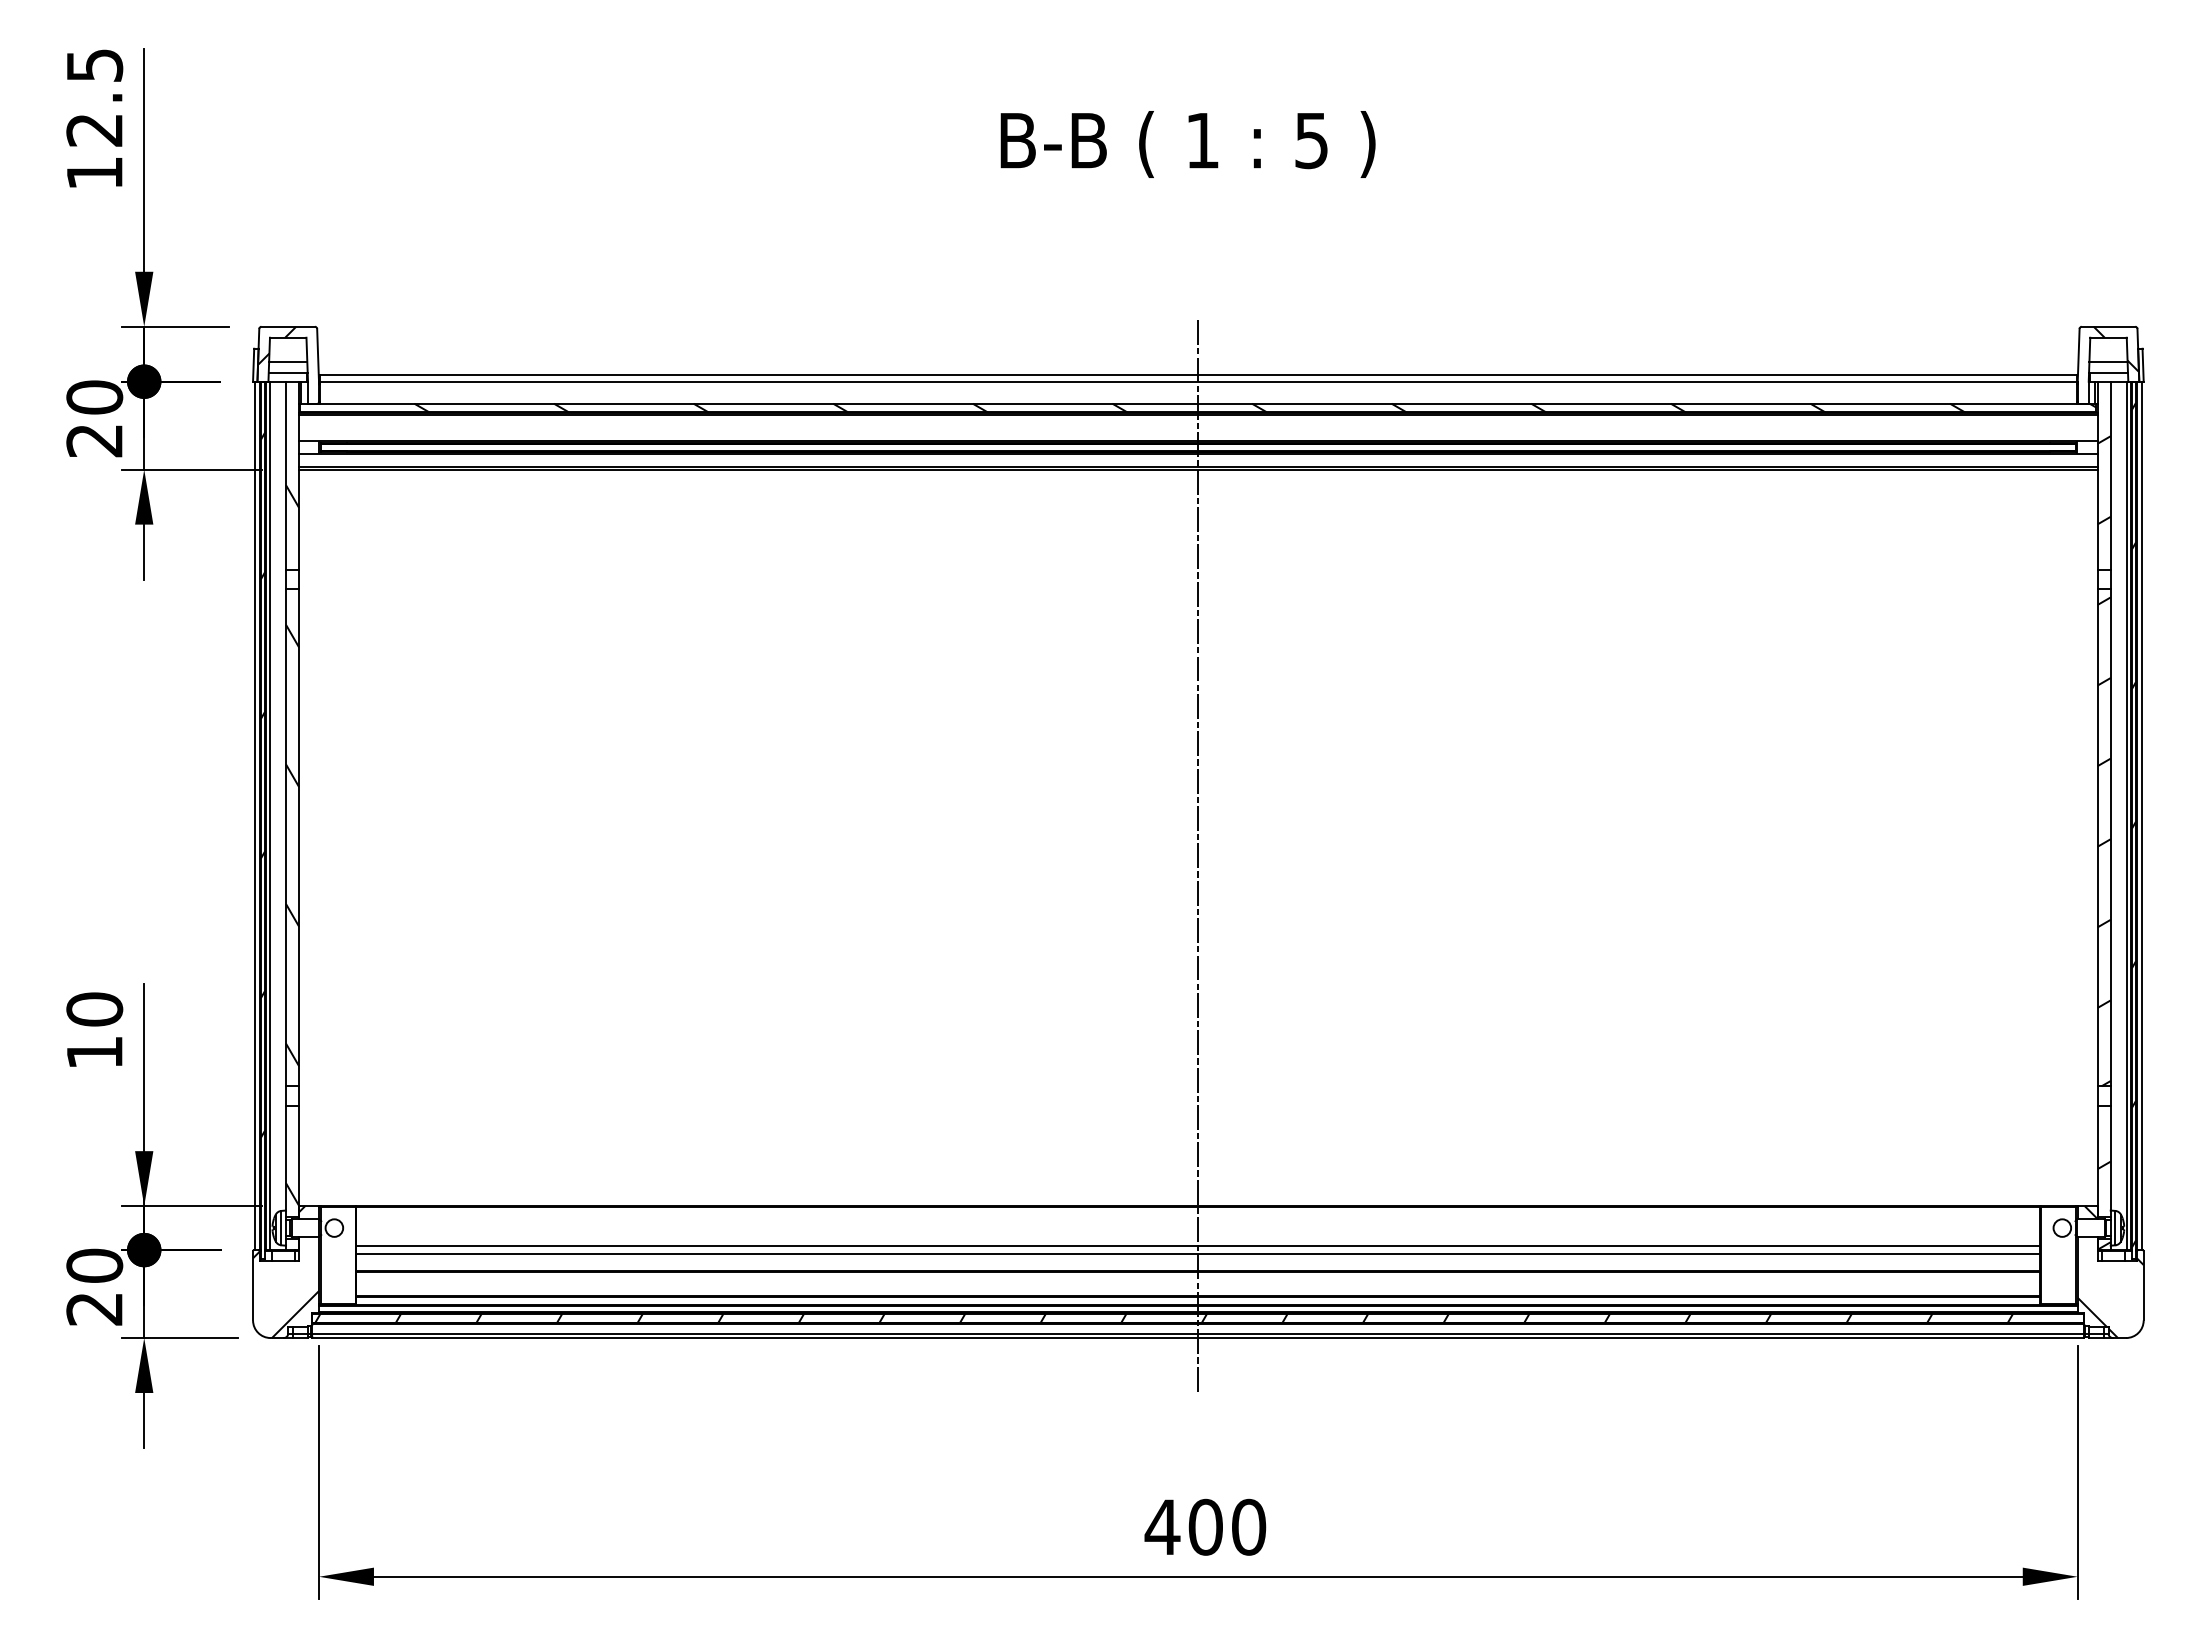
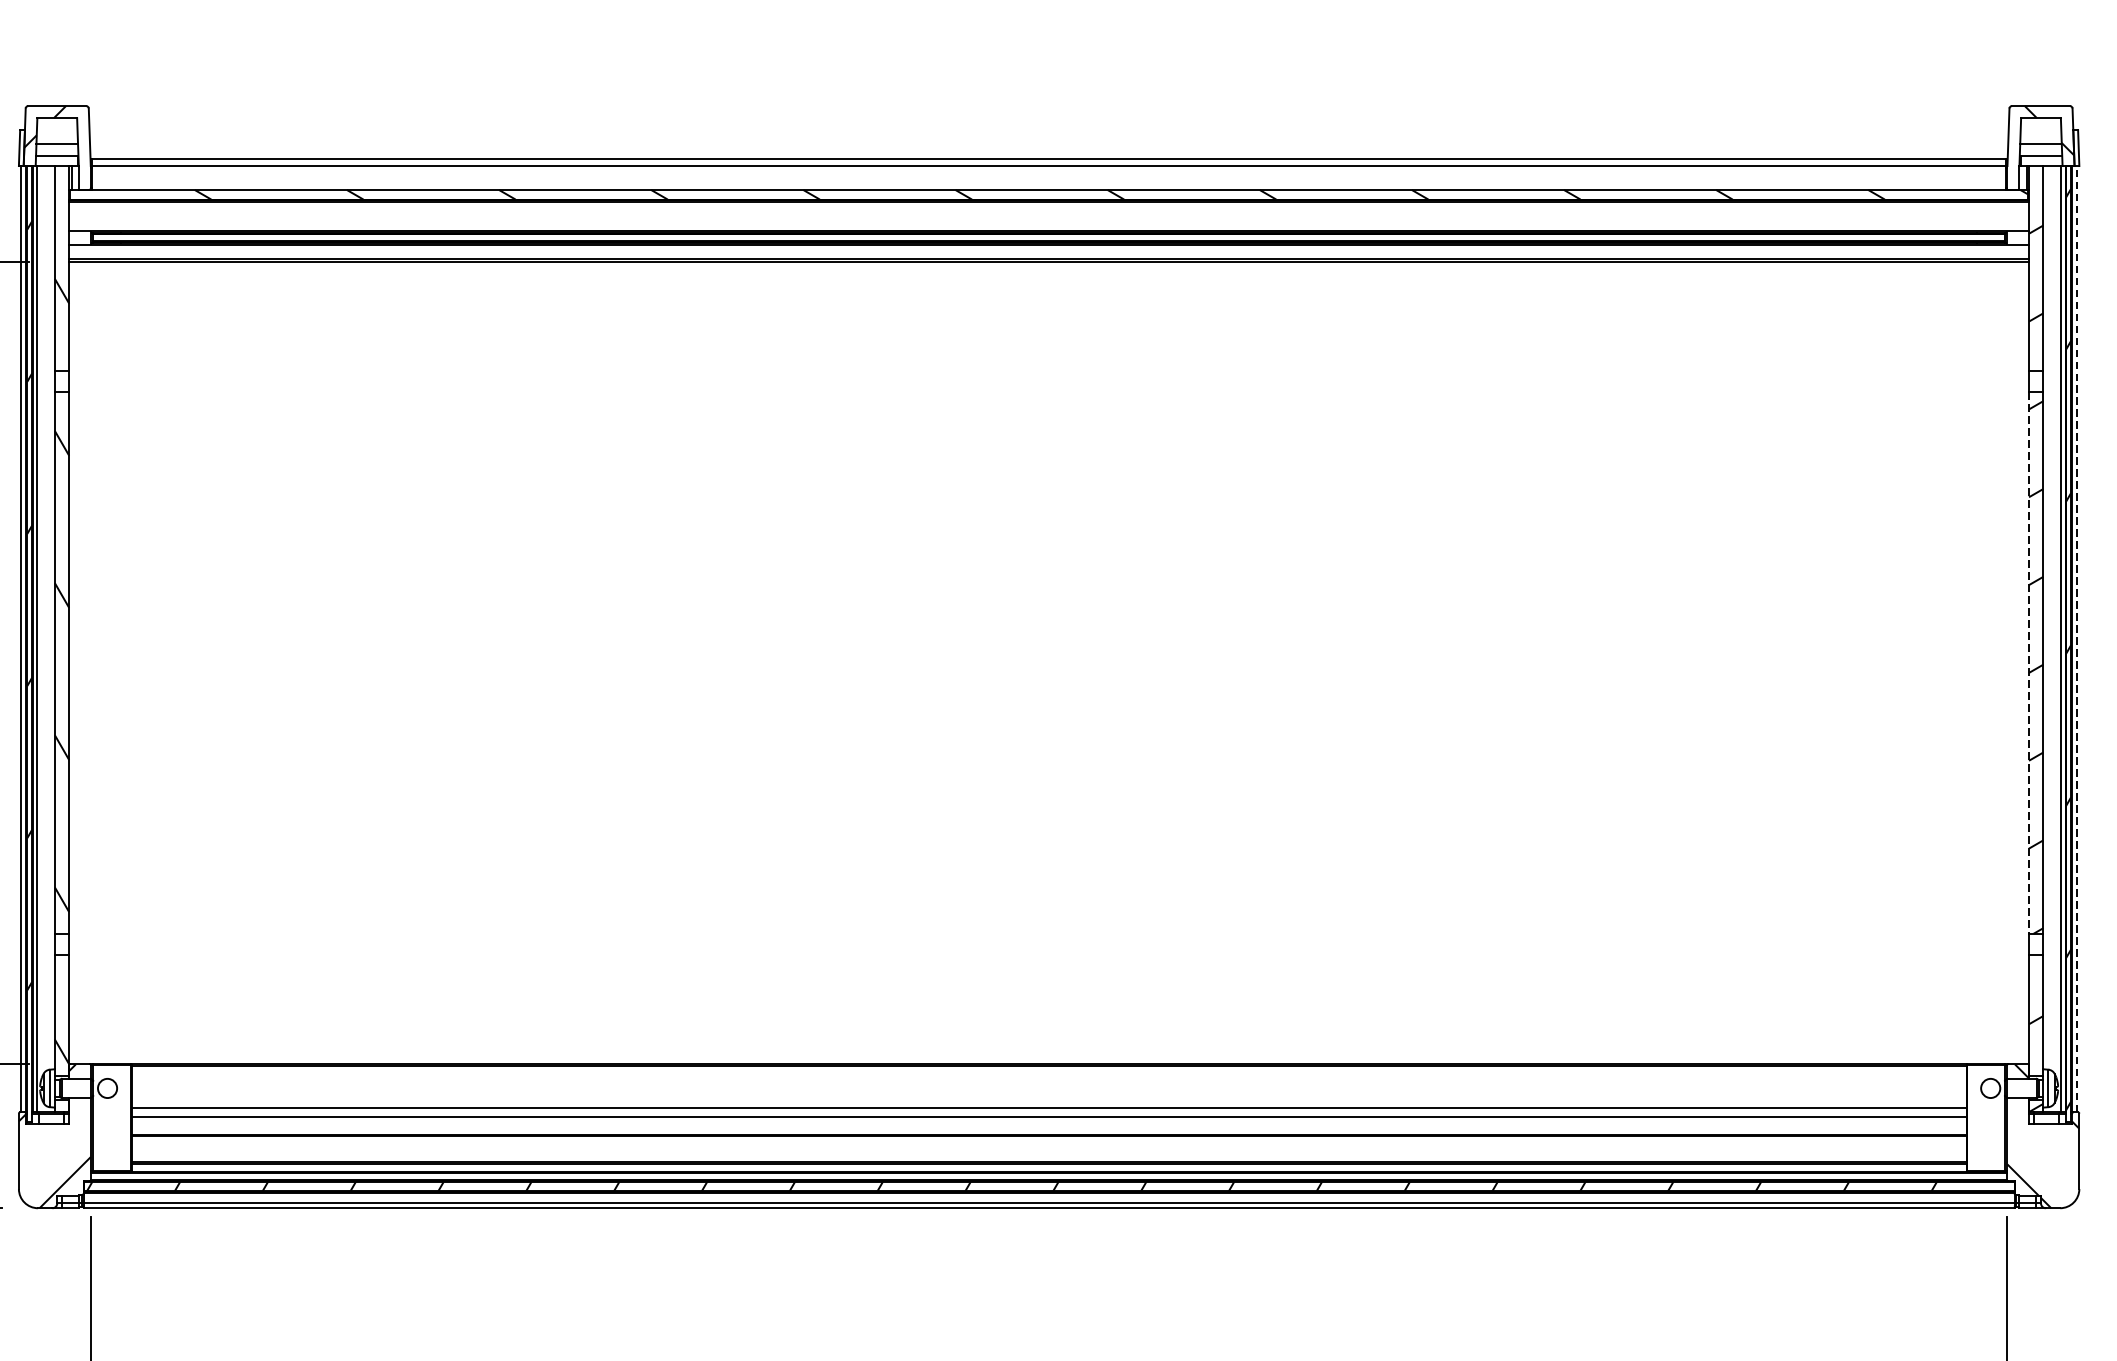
line: (2141, 815) -> (2076, 638), solid -> dashed
line: (2097, 838) -> (2028, 663), solid -> dashed
line: (1198, 856) -> (1049, 683), removed

